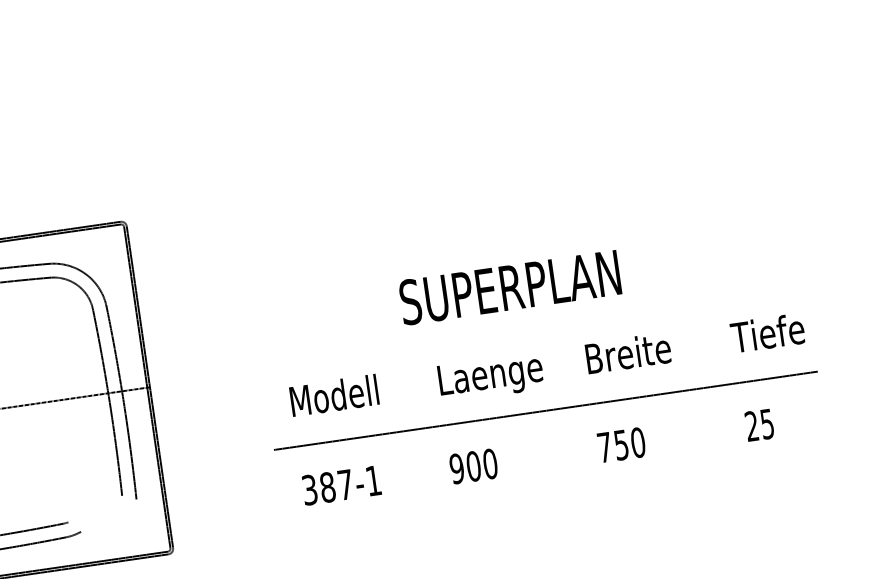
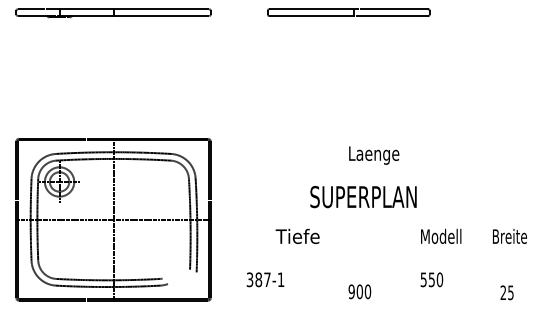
text: (510, 288) -> (363, 197), moved
text: (765, 331) -> (508, 235), Tiefe -> Breite
text: (628, 351) -> (441, 235), Breite -> Modell
text: (491, 377) -> (374, 155), moved
text: (332, 393) -> (297, 235), Modell -> Tiefe
line: (544, 411) -> (397, 258), removed
text: (758, 424) -> (506, 292), moved
text: (604, 446) -> (423, 279), 750 -> 550
text: (472, 465) -> (359, 291), moved
text: (341, 484) -> (265, 279), moved

